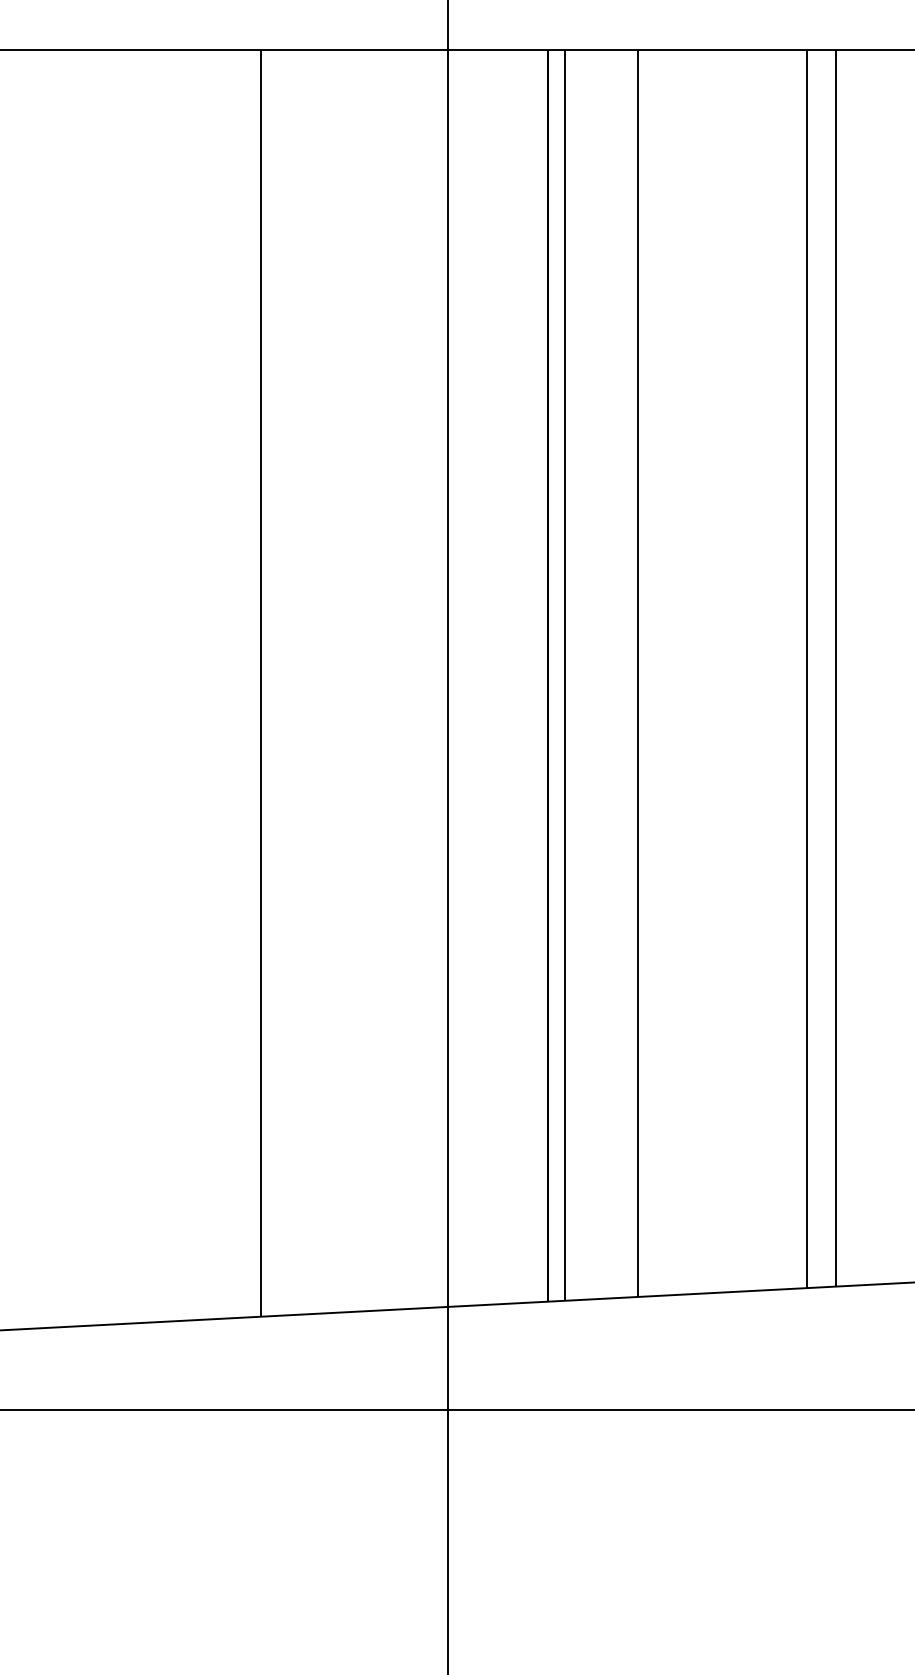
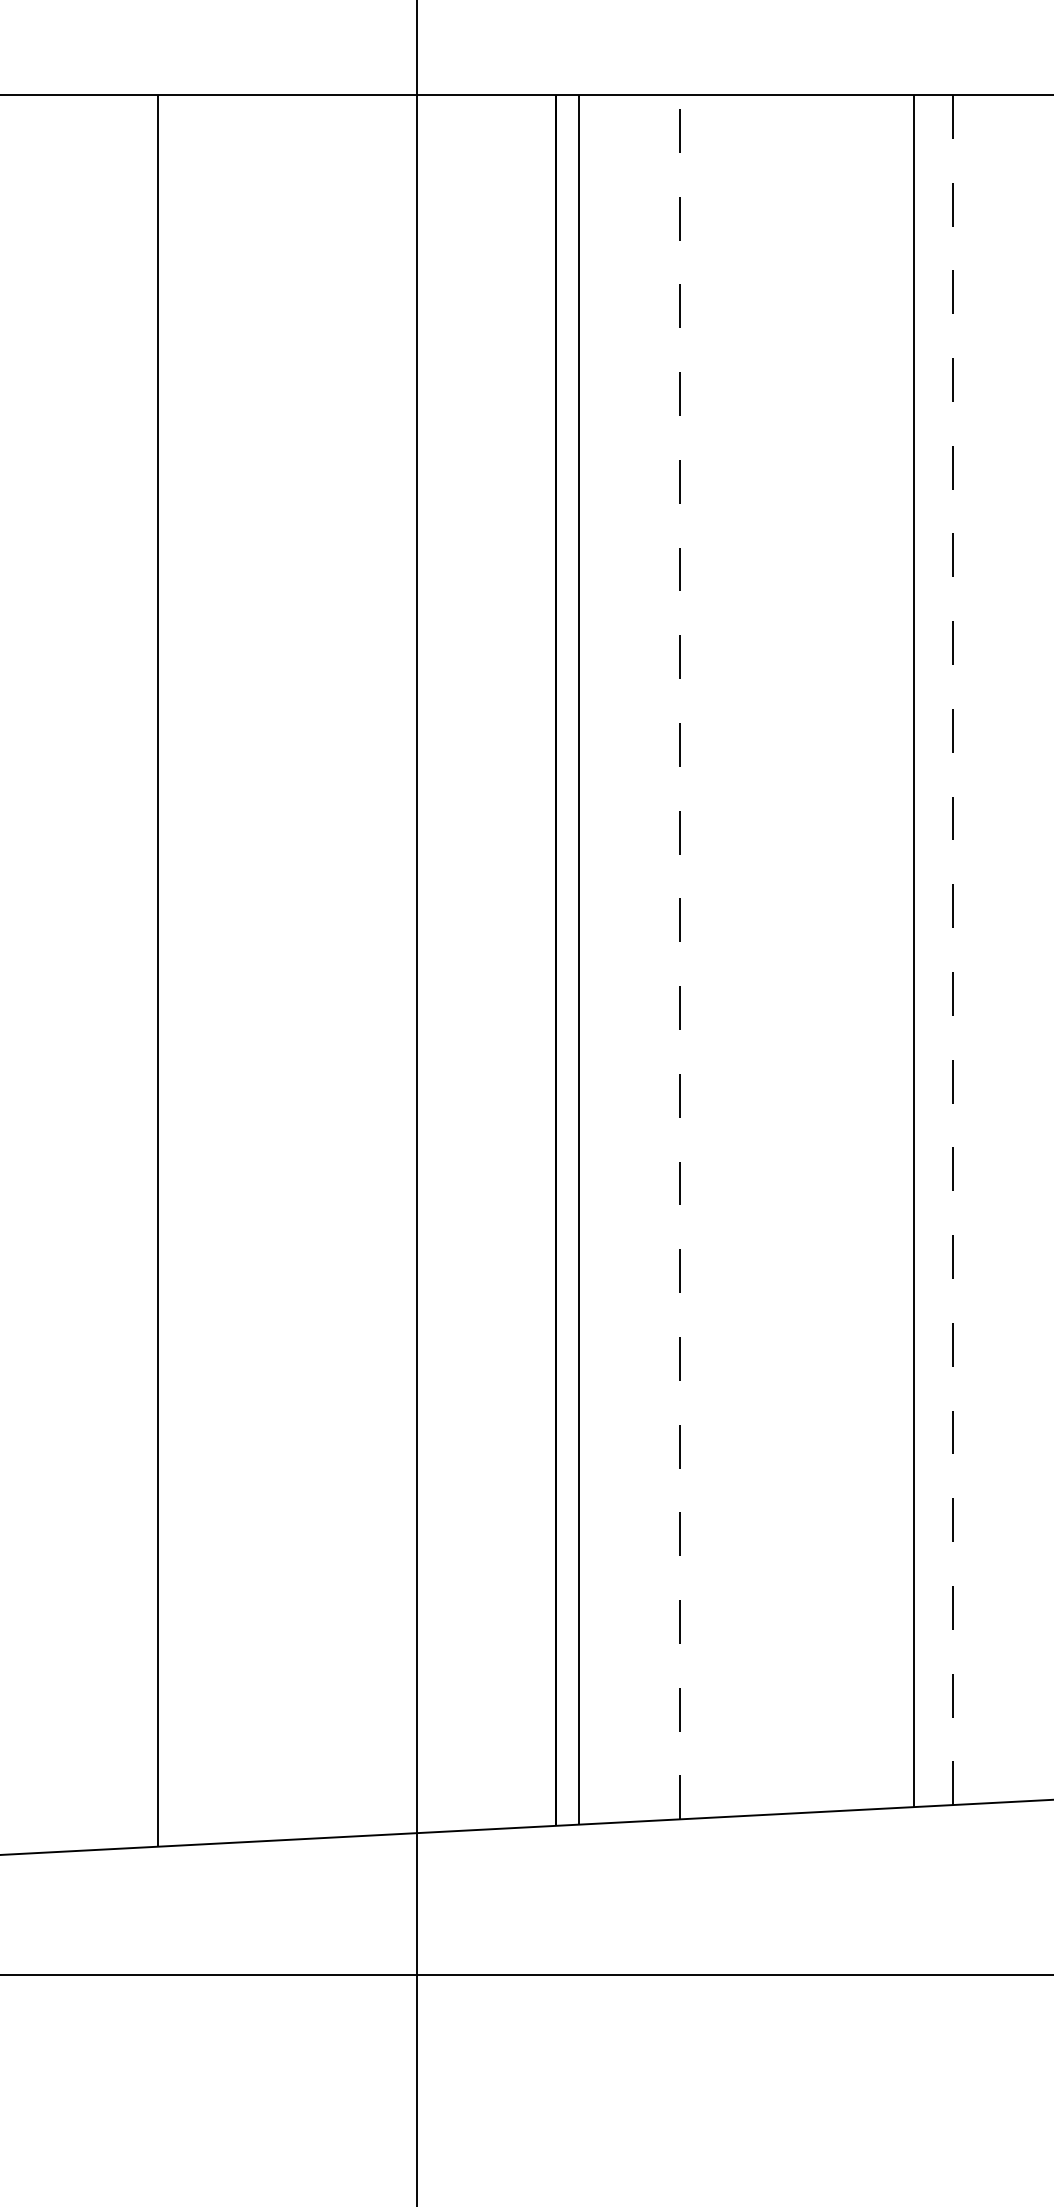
line: (835, 668) -> (953, 950), solid -> dashed
line: (638, 673) -> (680, 956), solid -> dashed

